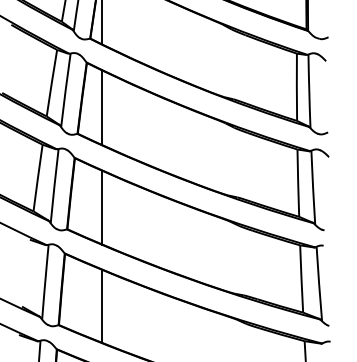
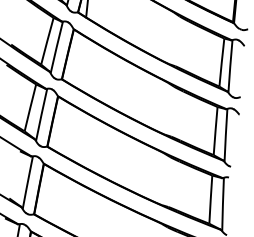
line: (102, 107) -> (81, 62), removed
line: (102, 207) -> (74, 133), removed
line: (102, 305) -> (66, 203), removed

